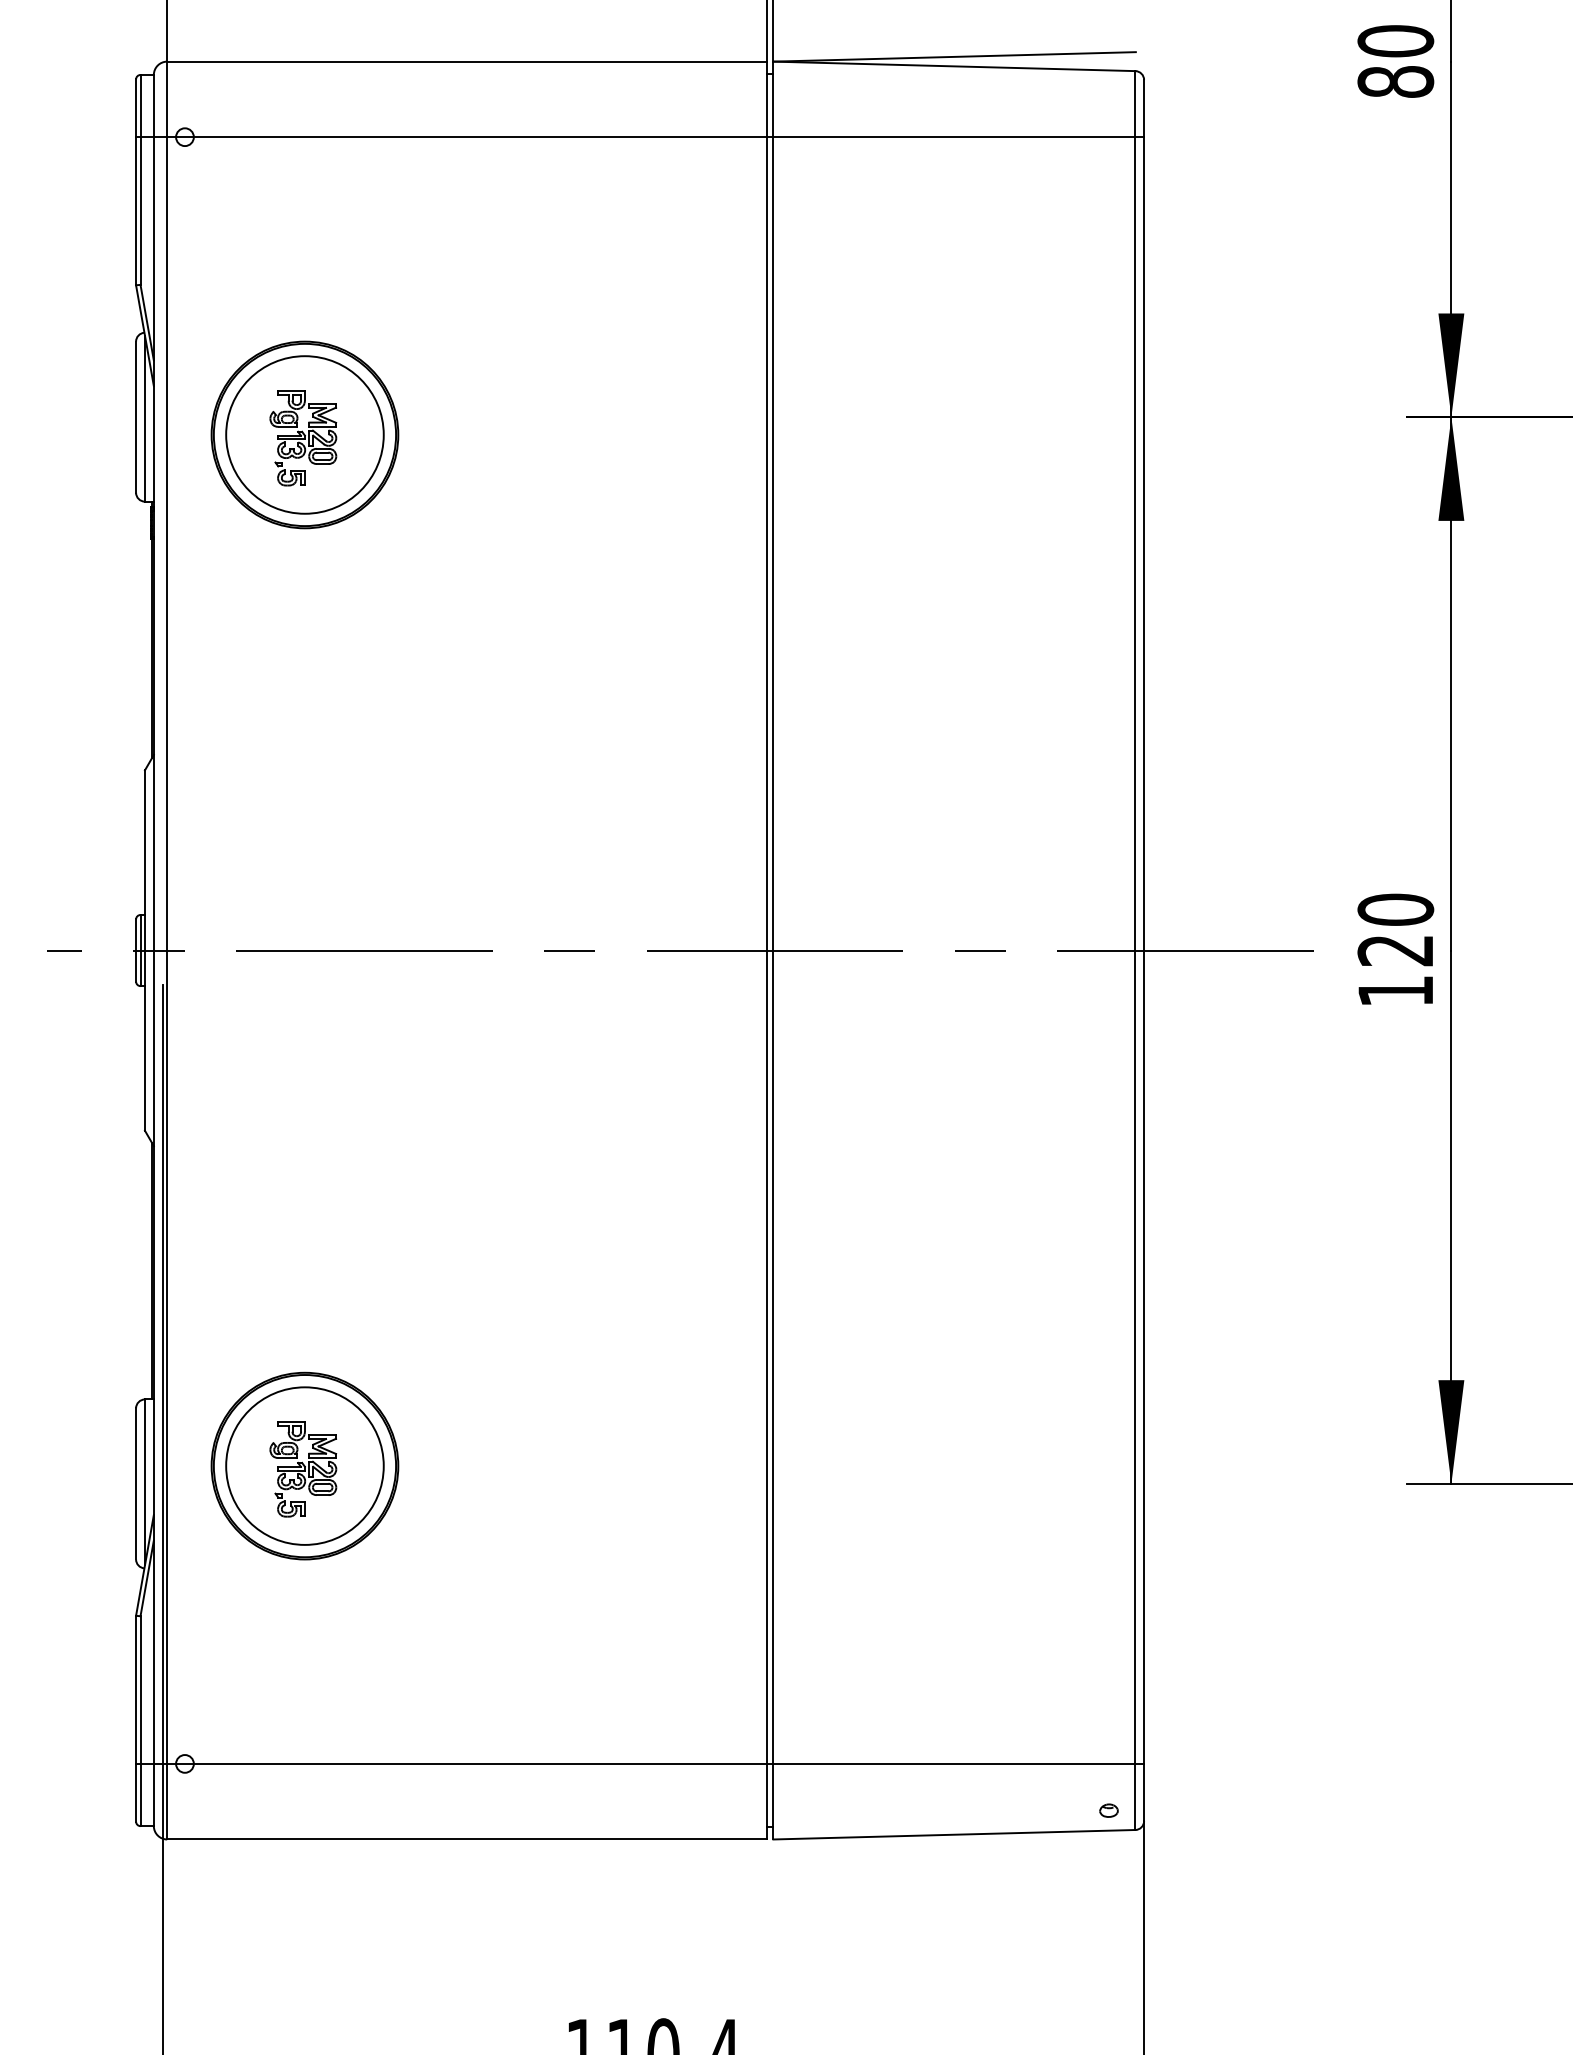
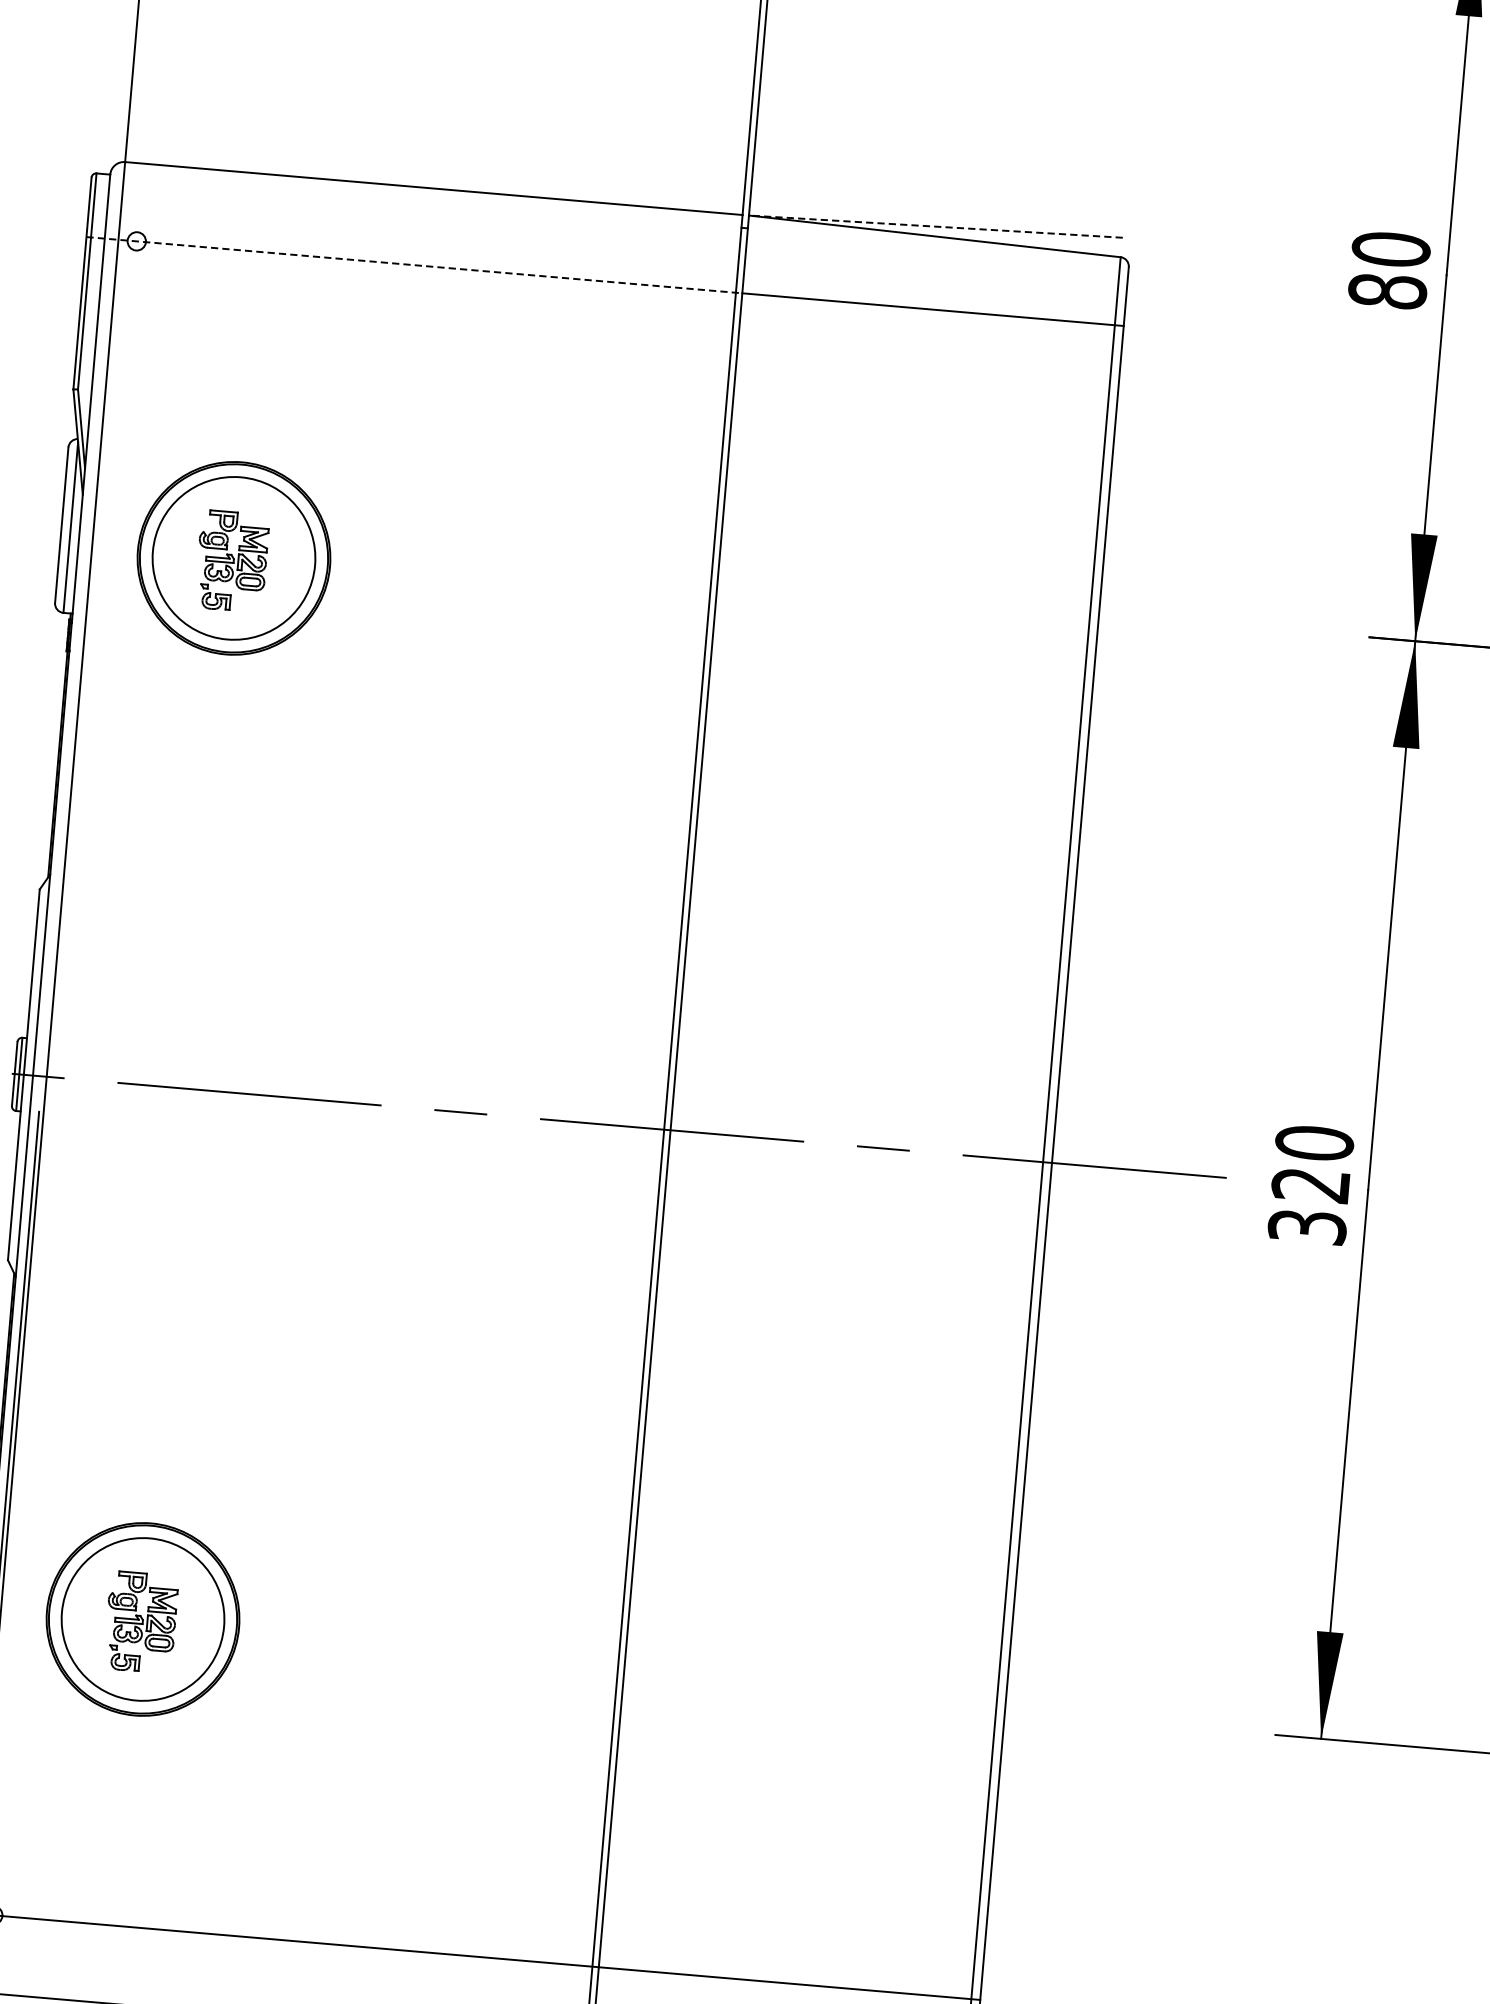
line: (954, 56) -> (935, 226), solid -> dashed
line: (454, 137) -> (414, 265), solid -> dashed
text: (1395, 991) -> (1307, 1227), 120 -> 320

